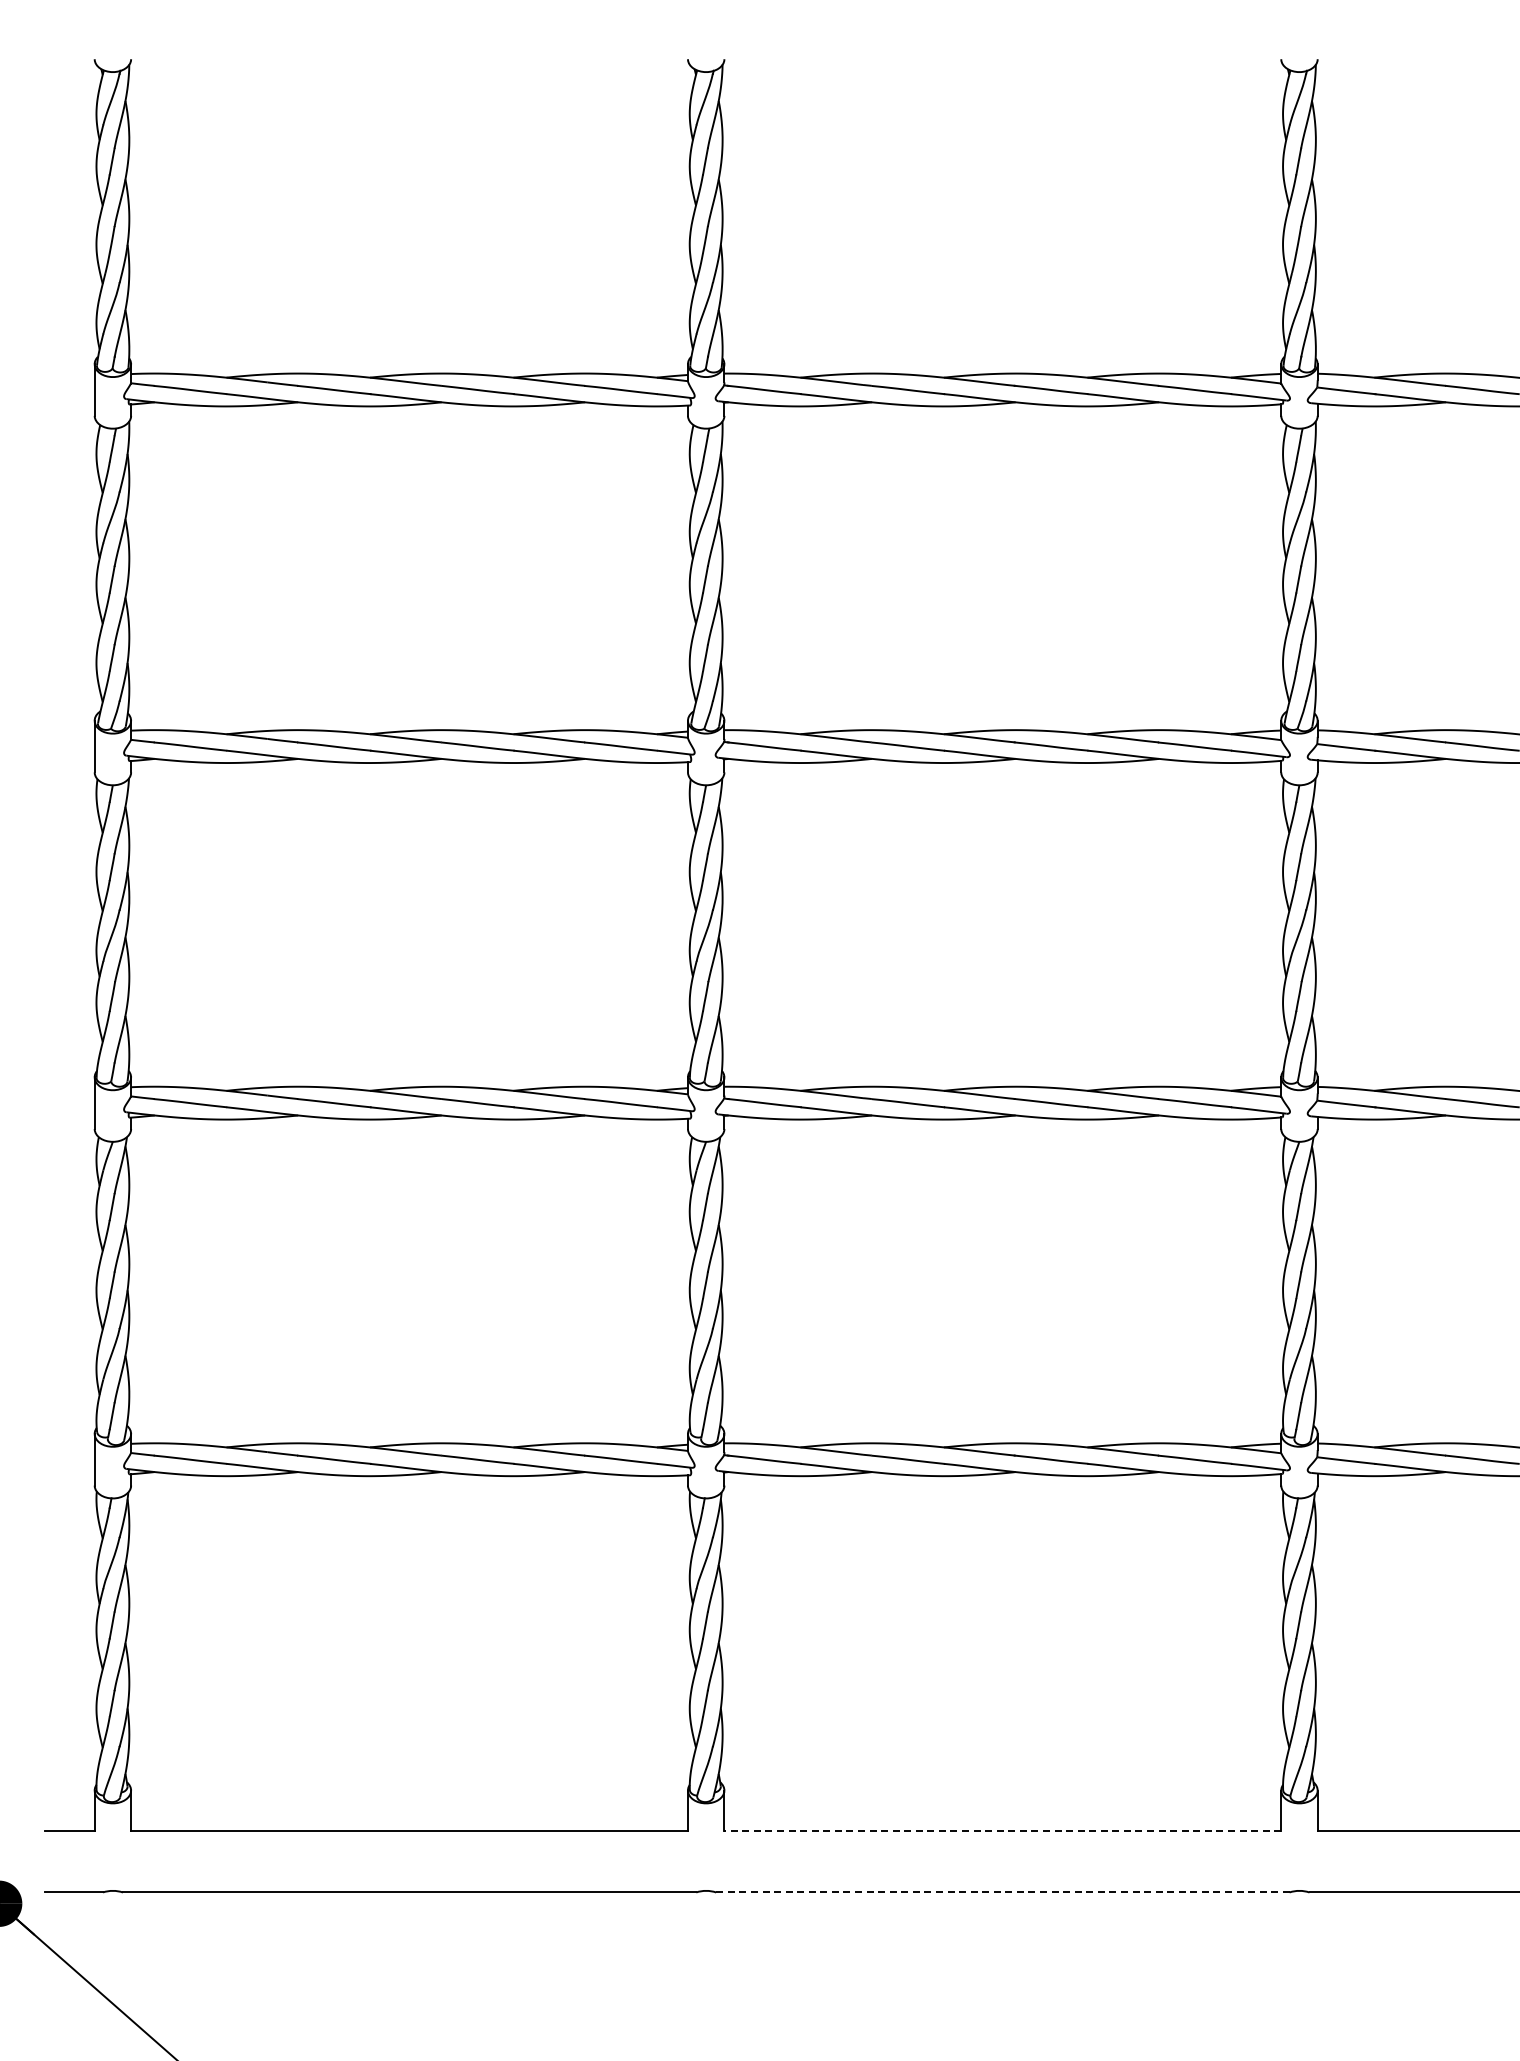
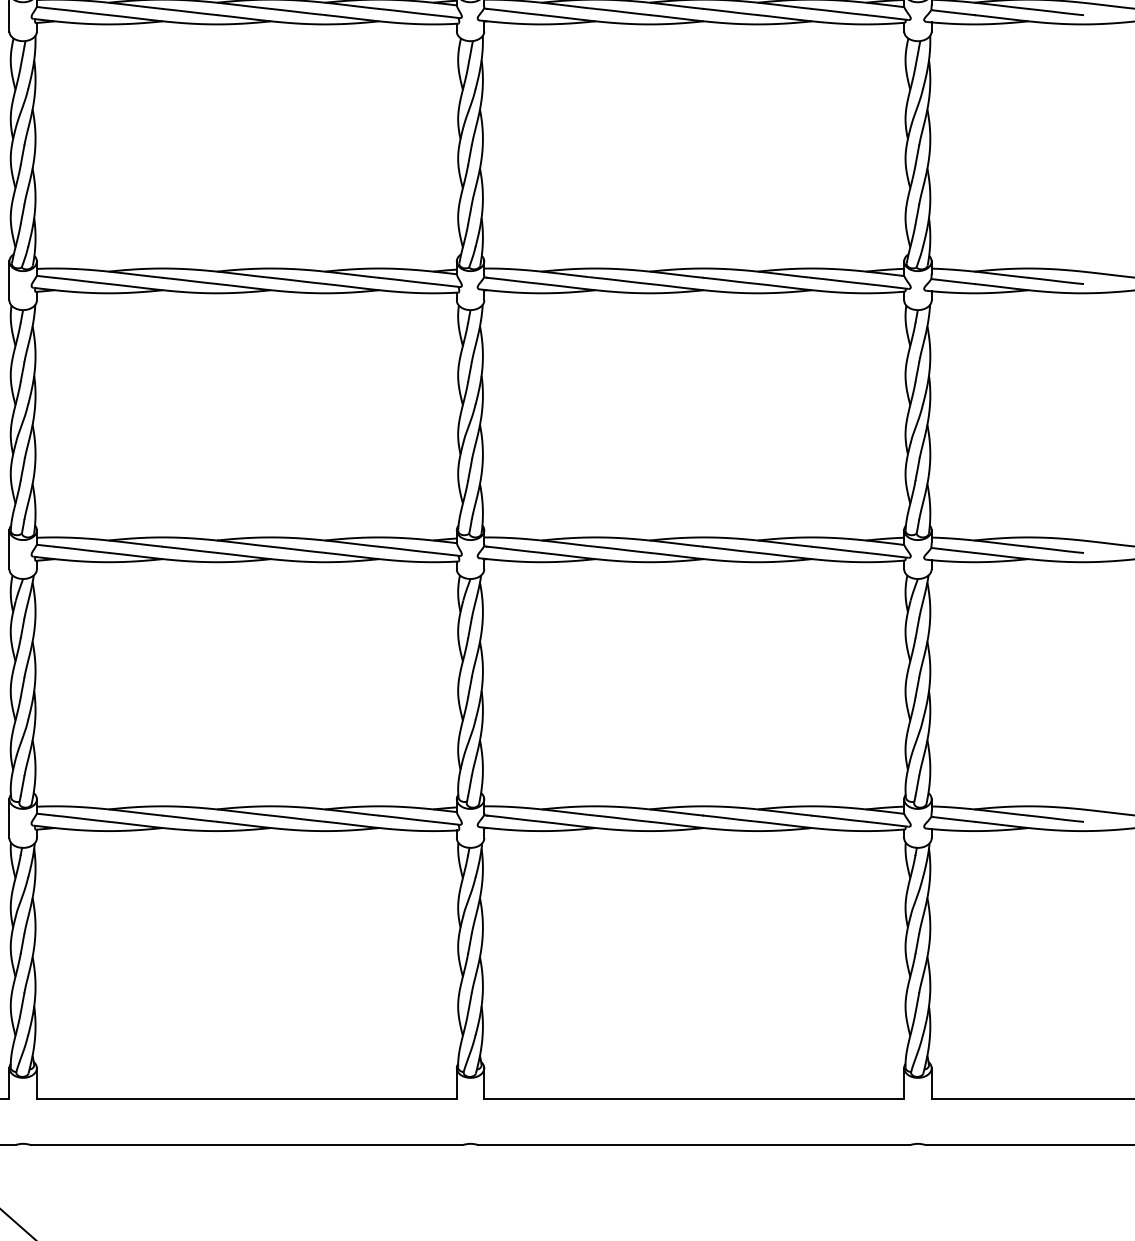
line: (1002, 1830) -> (694, 1098), dashed -> solid
line: (1002, 1892) -> (694, 1145), dashed -> solid

